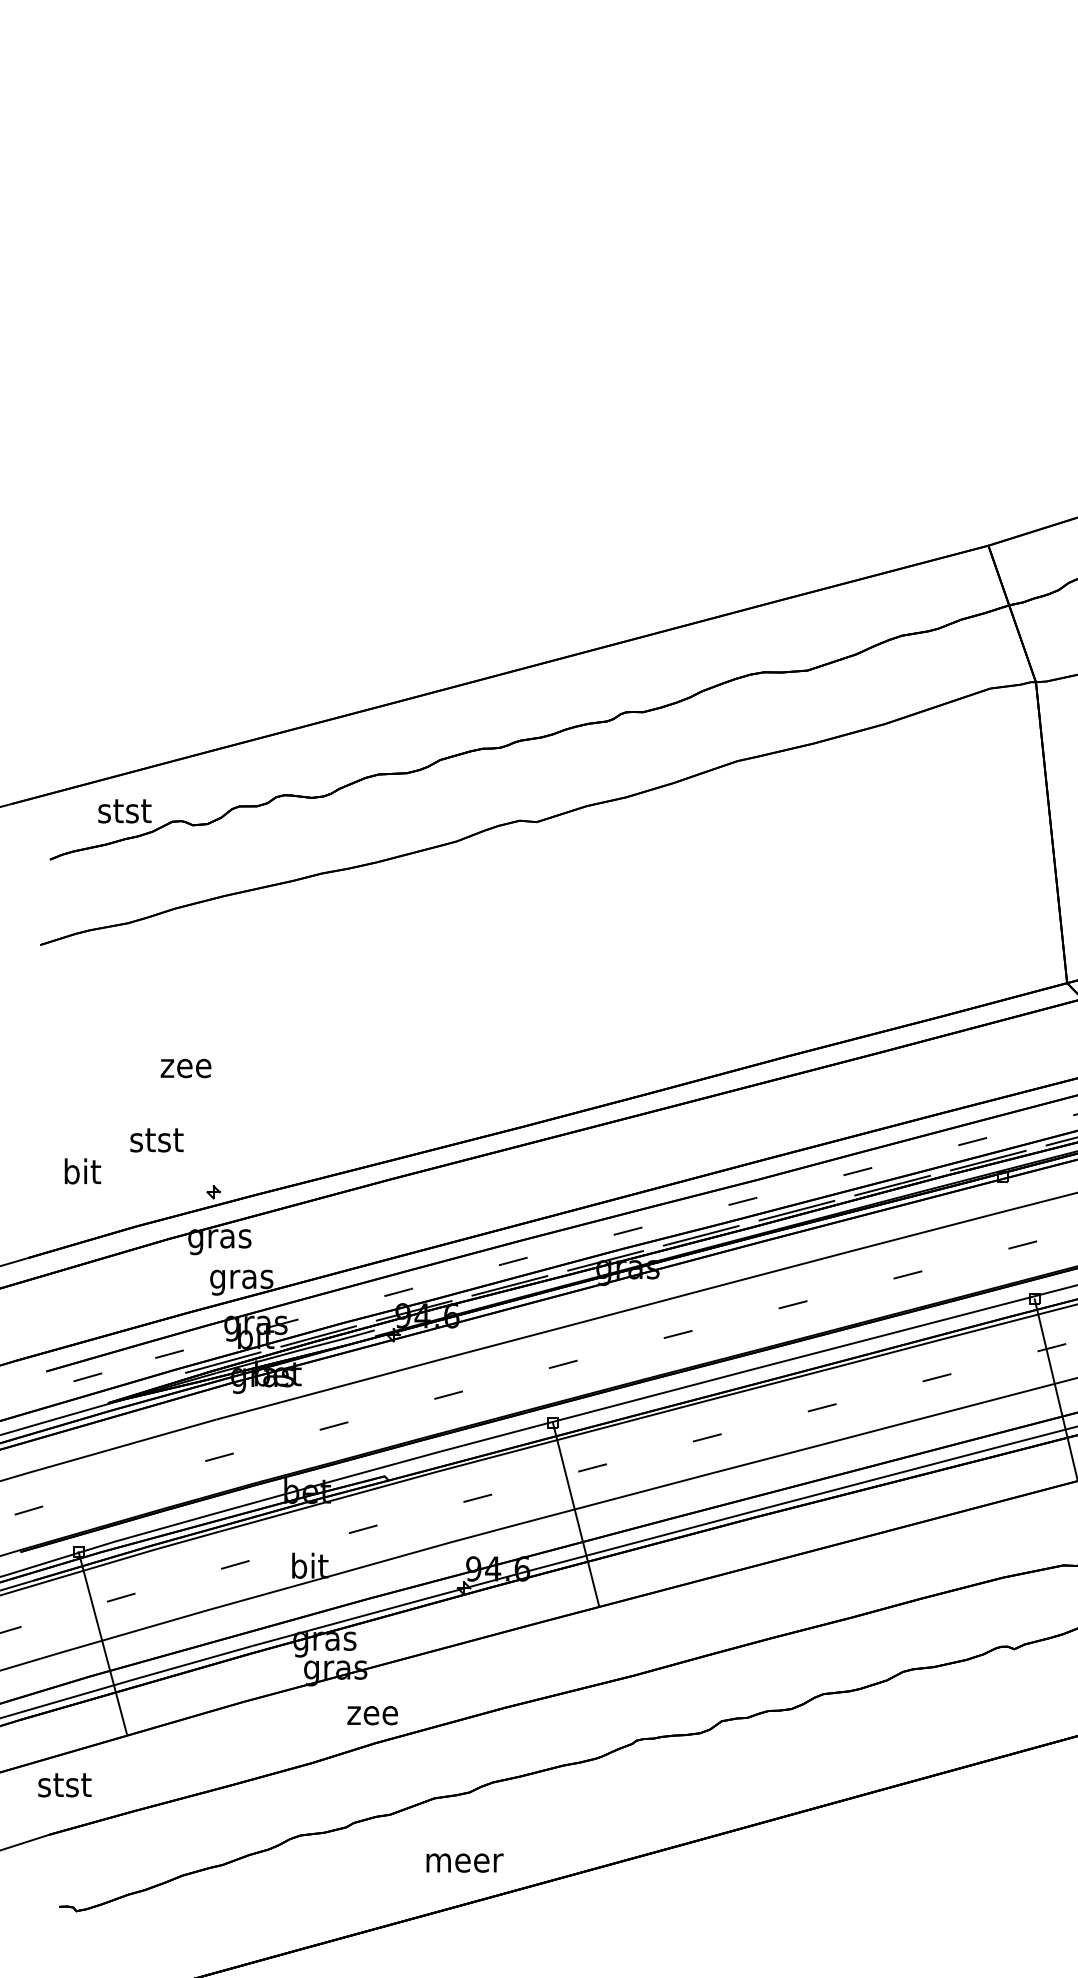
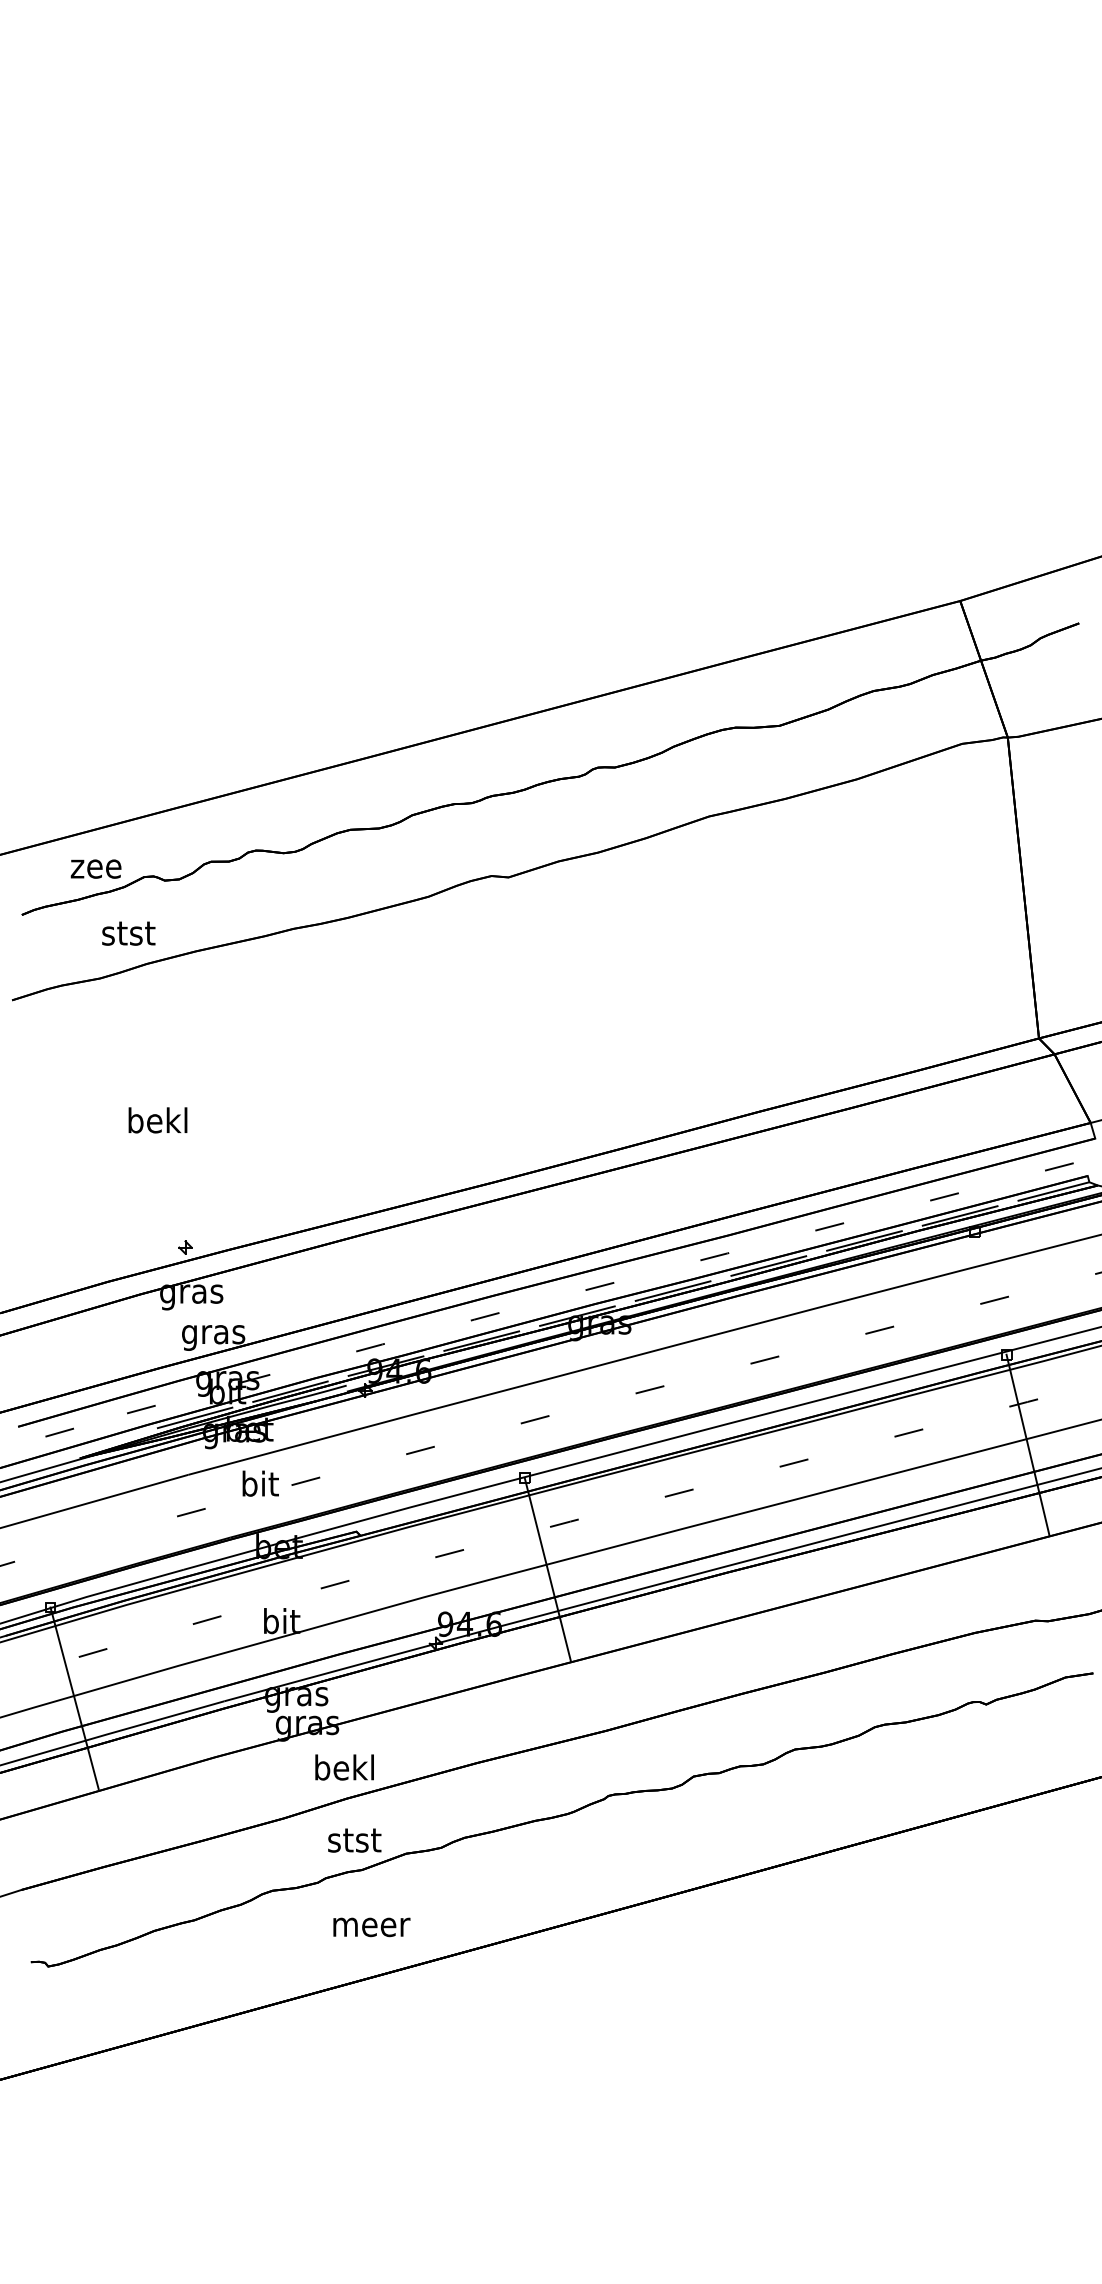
text: (124, 811) -> (96, 866), stst -> zee
text: (185, 1065) -> (157, 1120), zee -> bekl
text: (156, 1140) -> (128, 933), moved
text: (82, 1171) -> (260, 1483), moved
text: (372, 1712) -> (344, 1767), zee -> bekl
text: (64, 1785) -> (354, 1840), moved
text: (464, 1863) -> (371, 1927), moved

